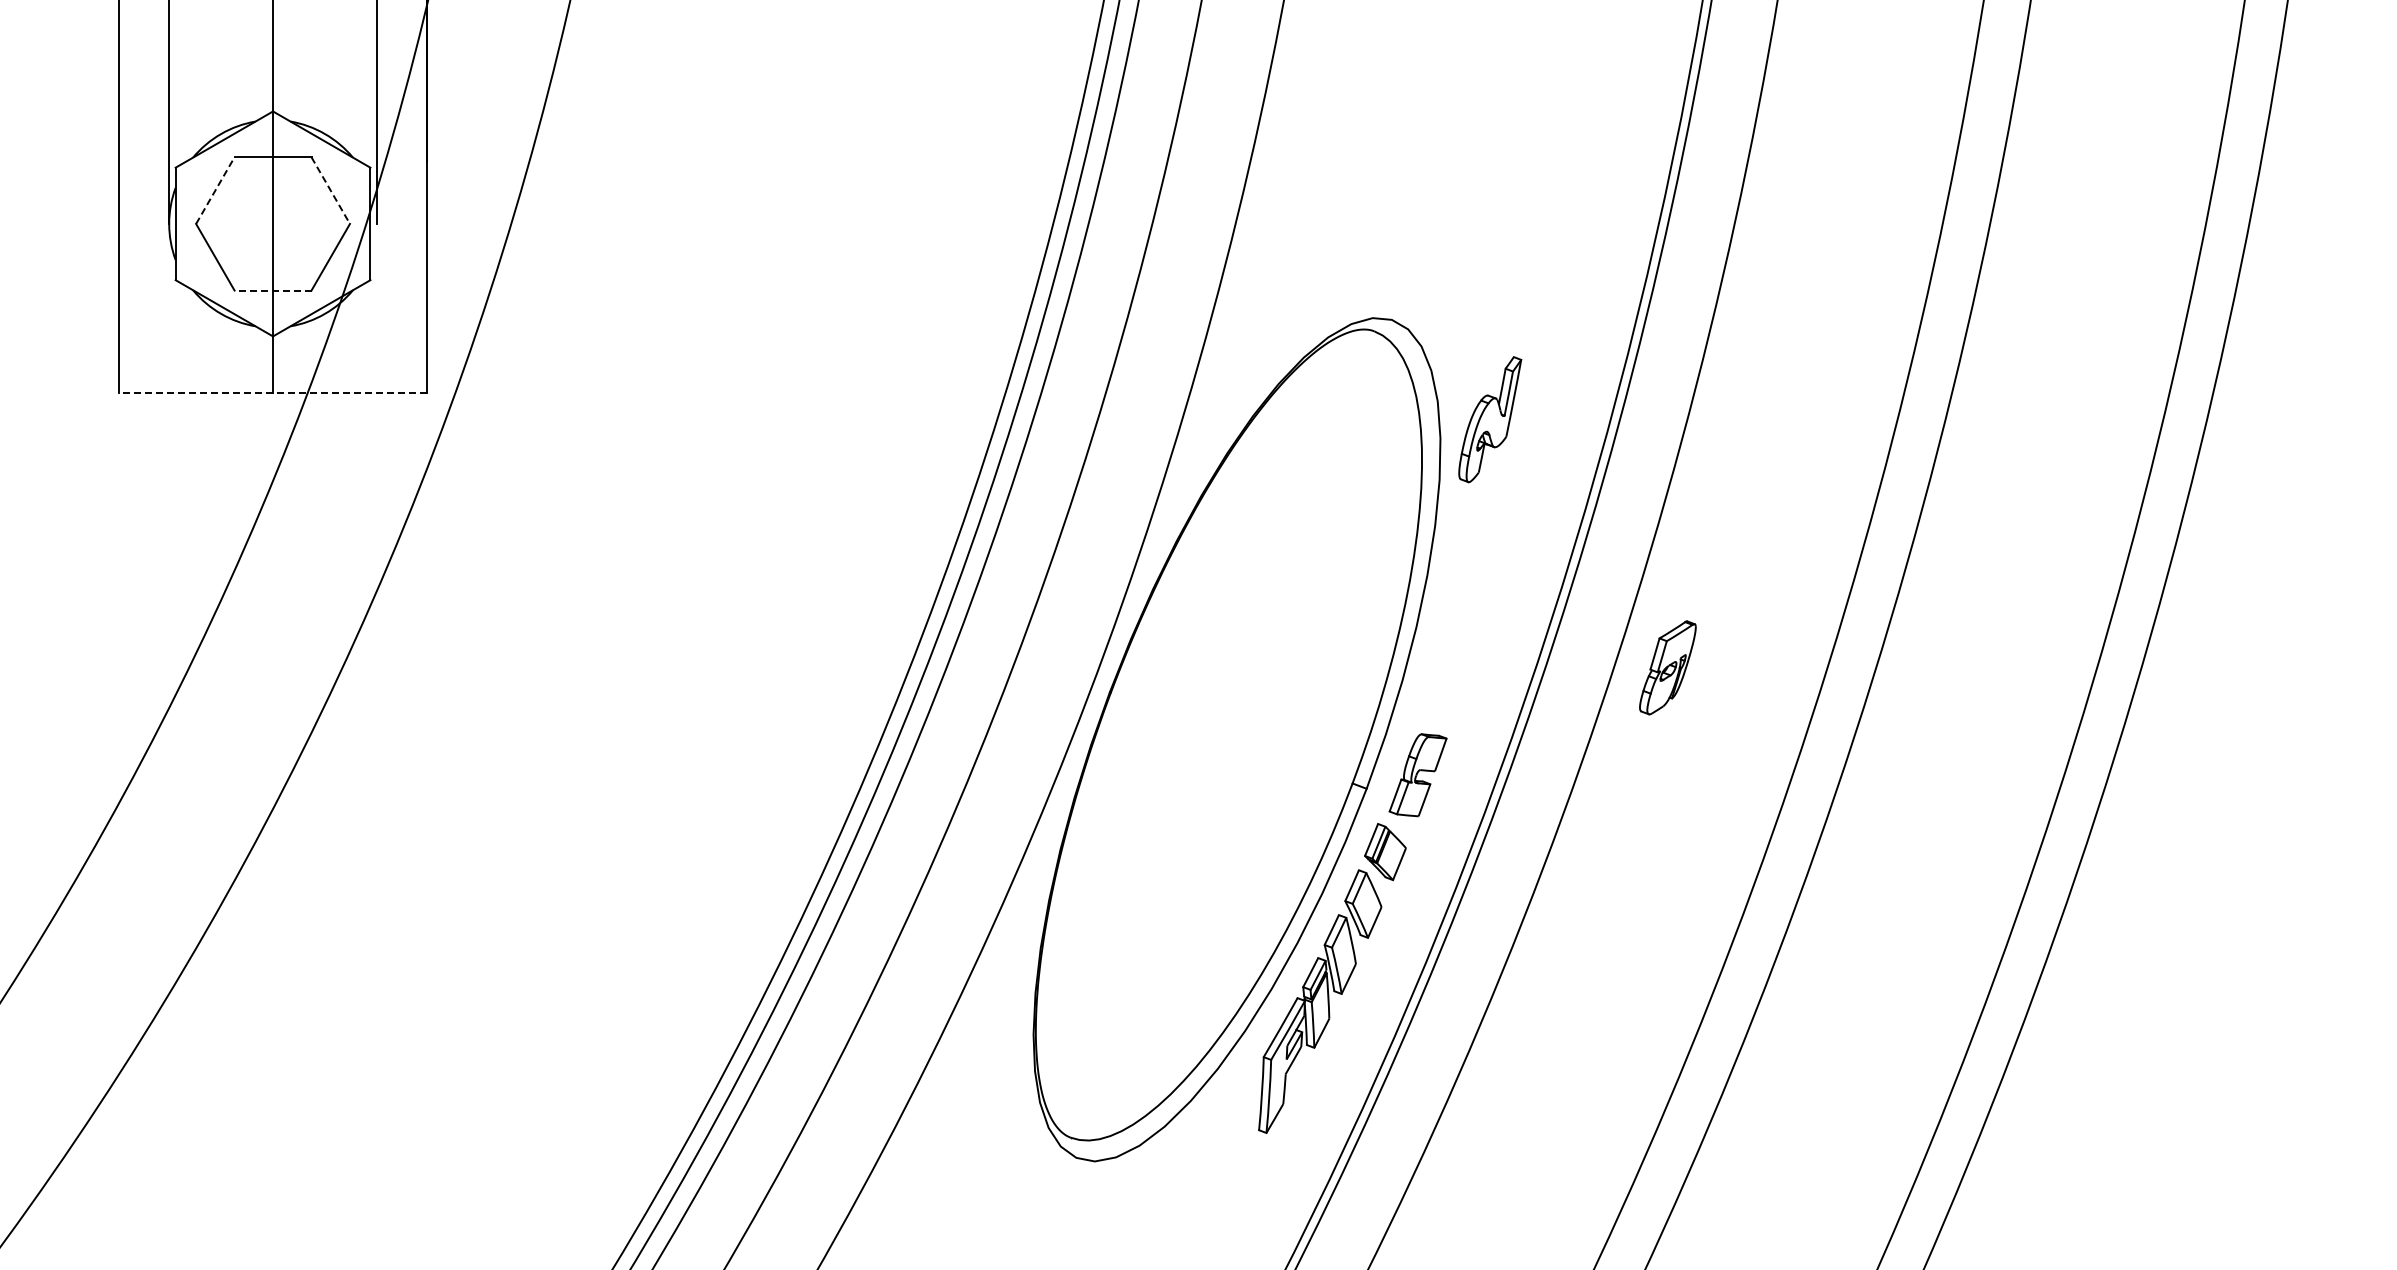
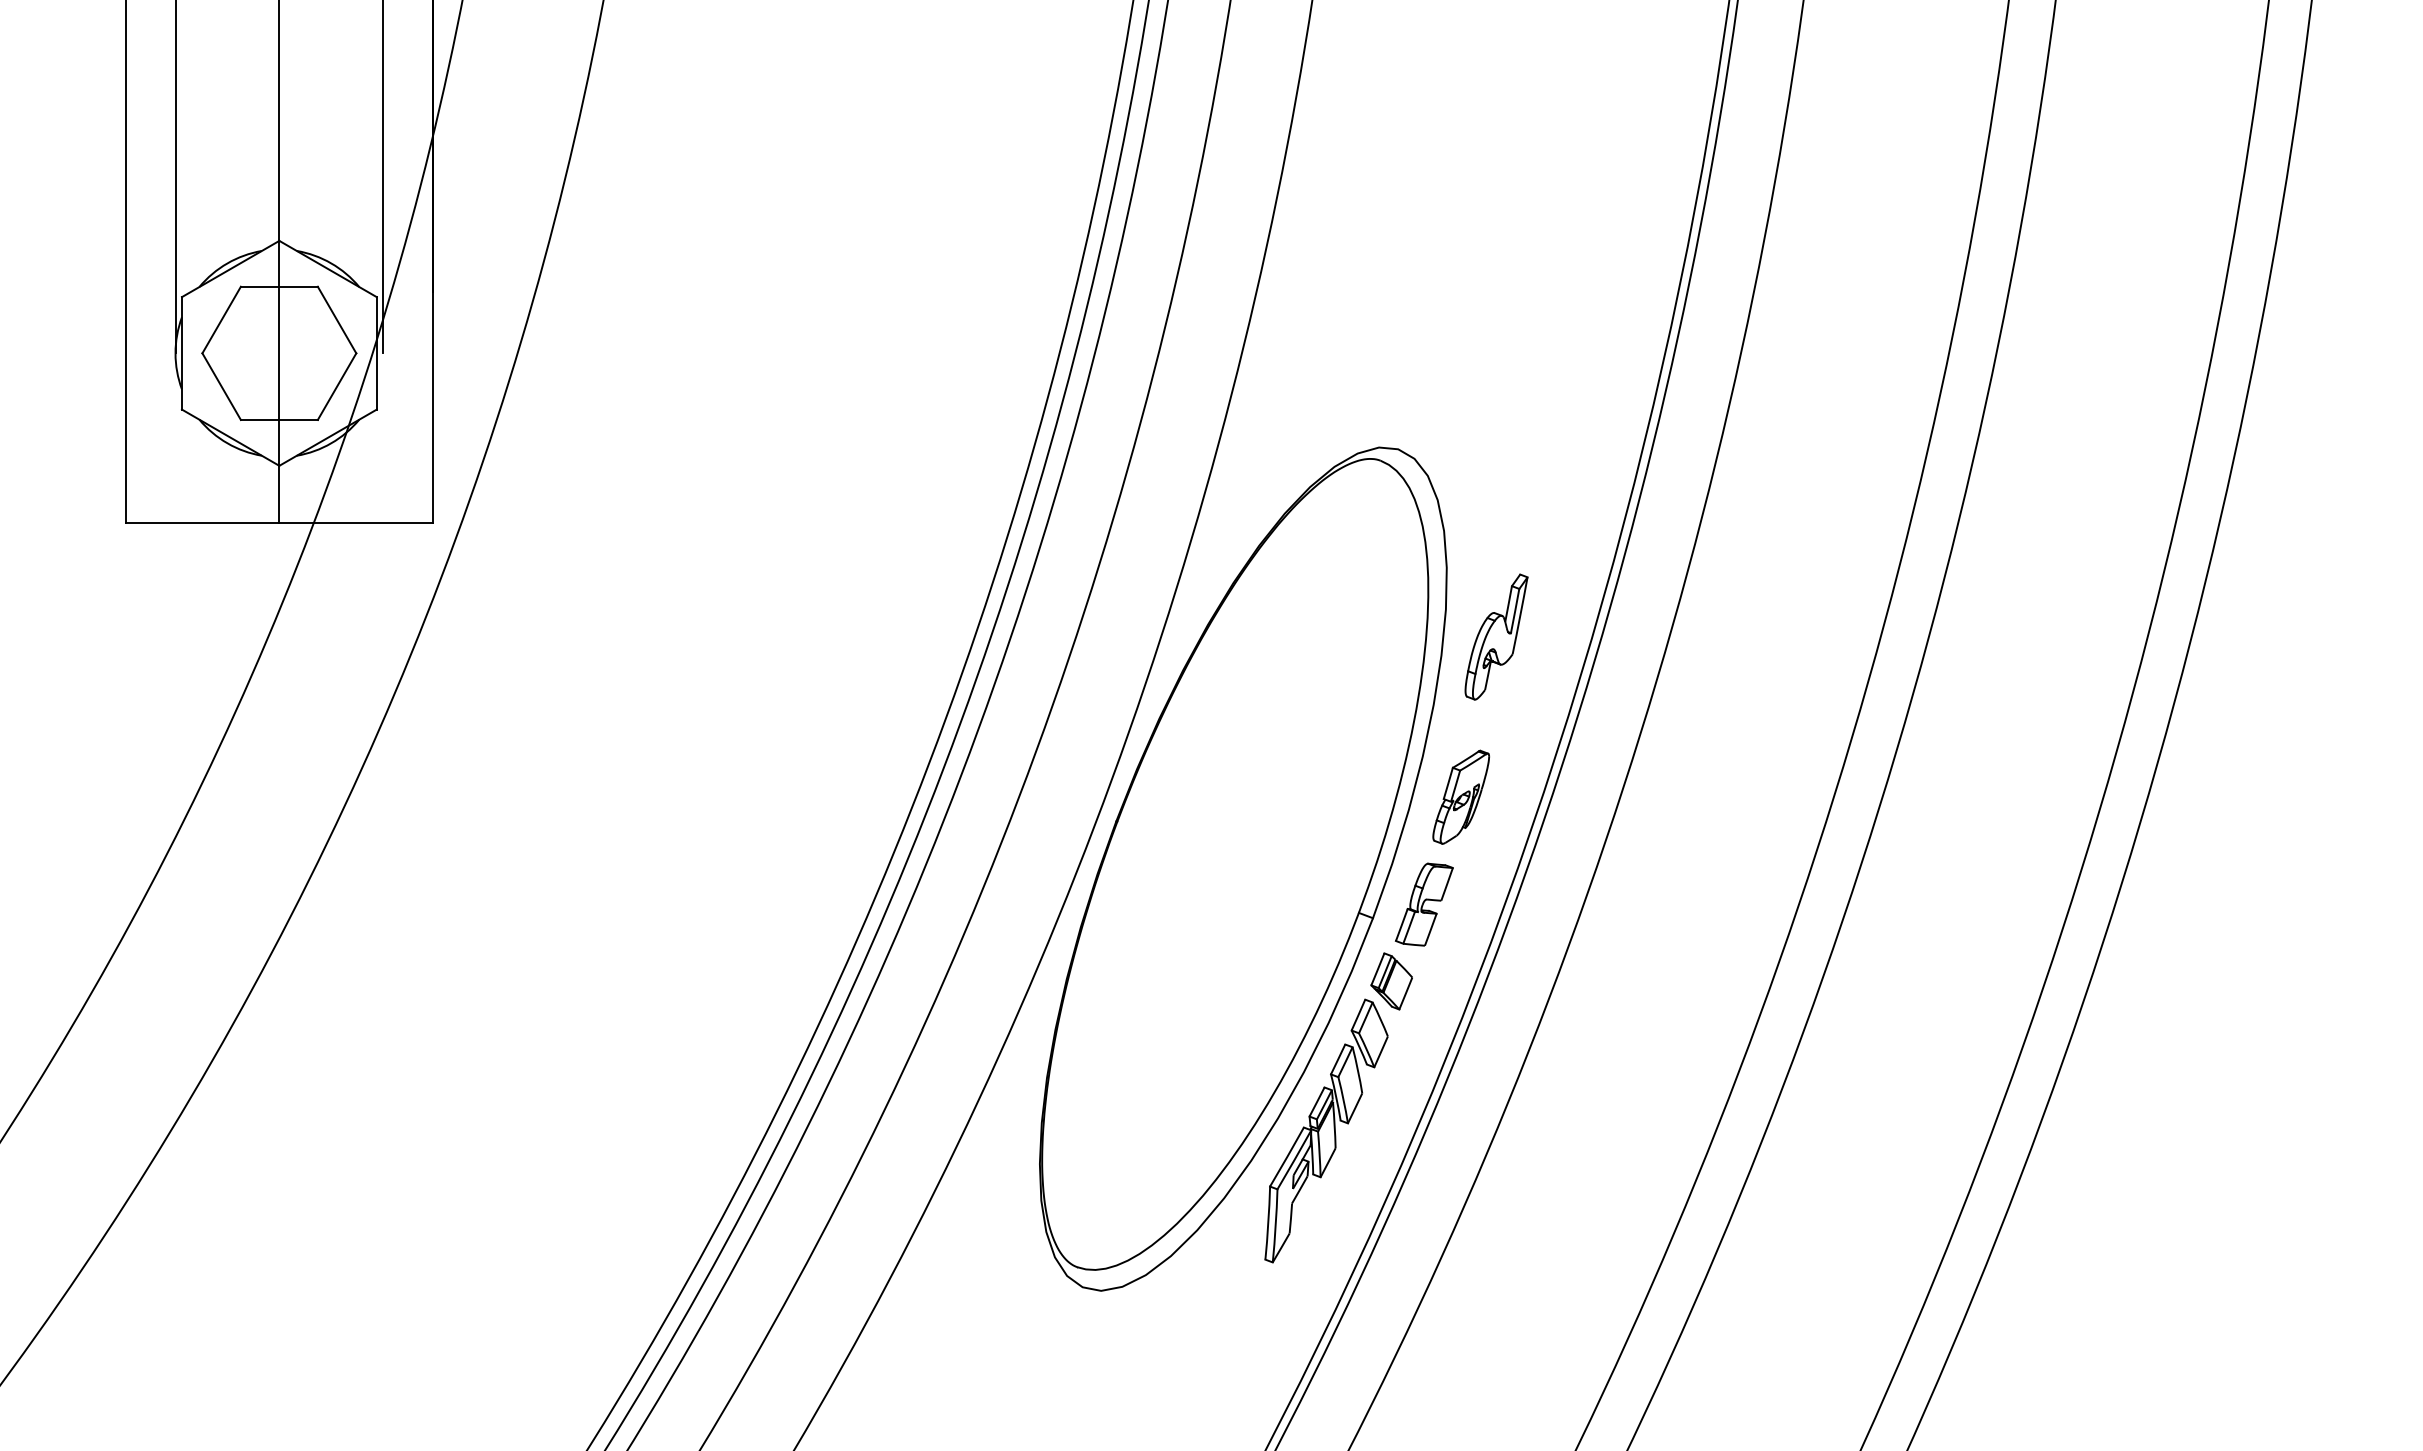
line: (215, 190) -> (221, 319), dashed -> solid
line: (331, 191) -> (337, 320), dashed -> solid
line: (272, 290) -> (278, 419), dashed -> solid
line: (273, 393) -> (279, 522), dashed -> solid
part: (1490, 419) -> (1496, 636), moved
part: (1667, 667) -> (1460, 796), moved

